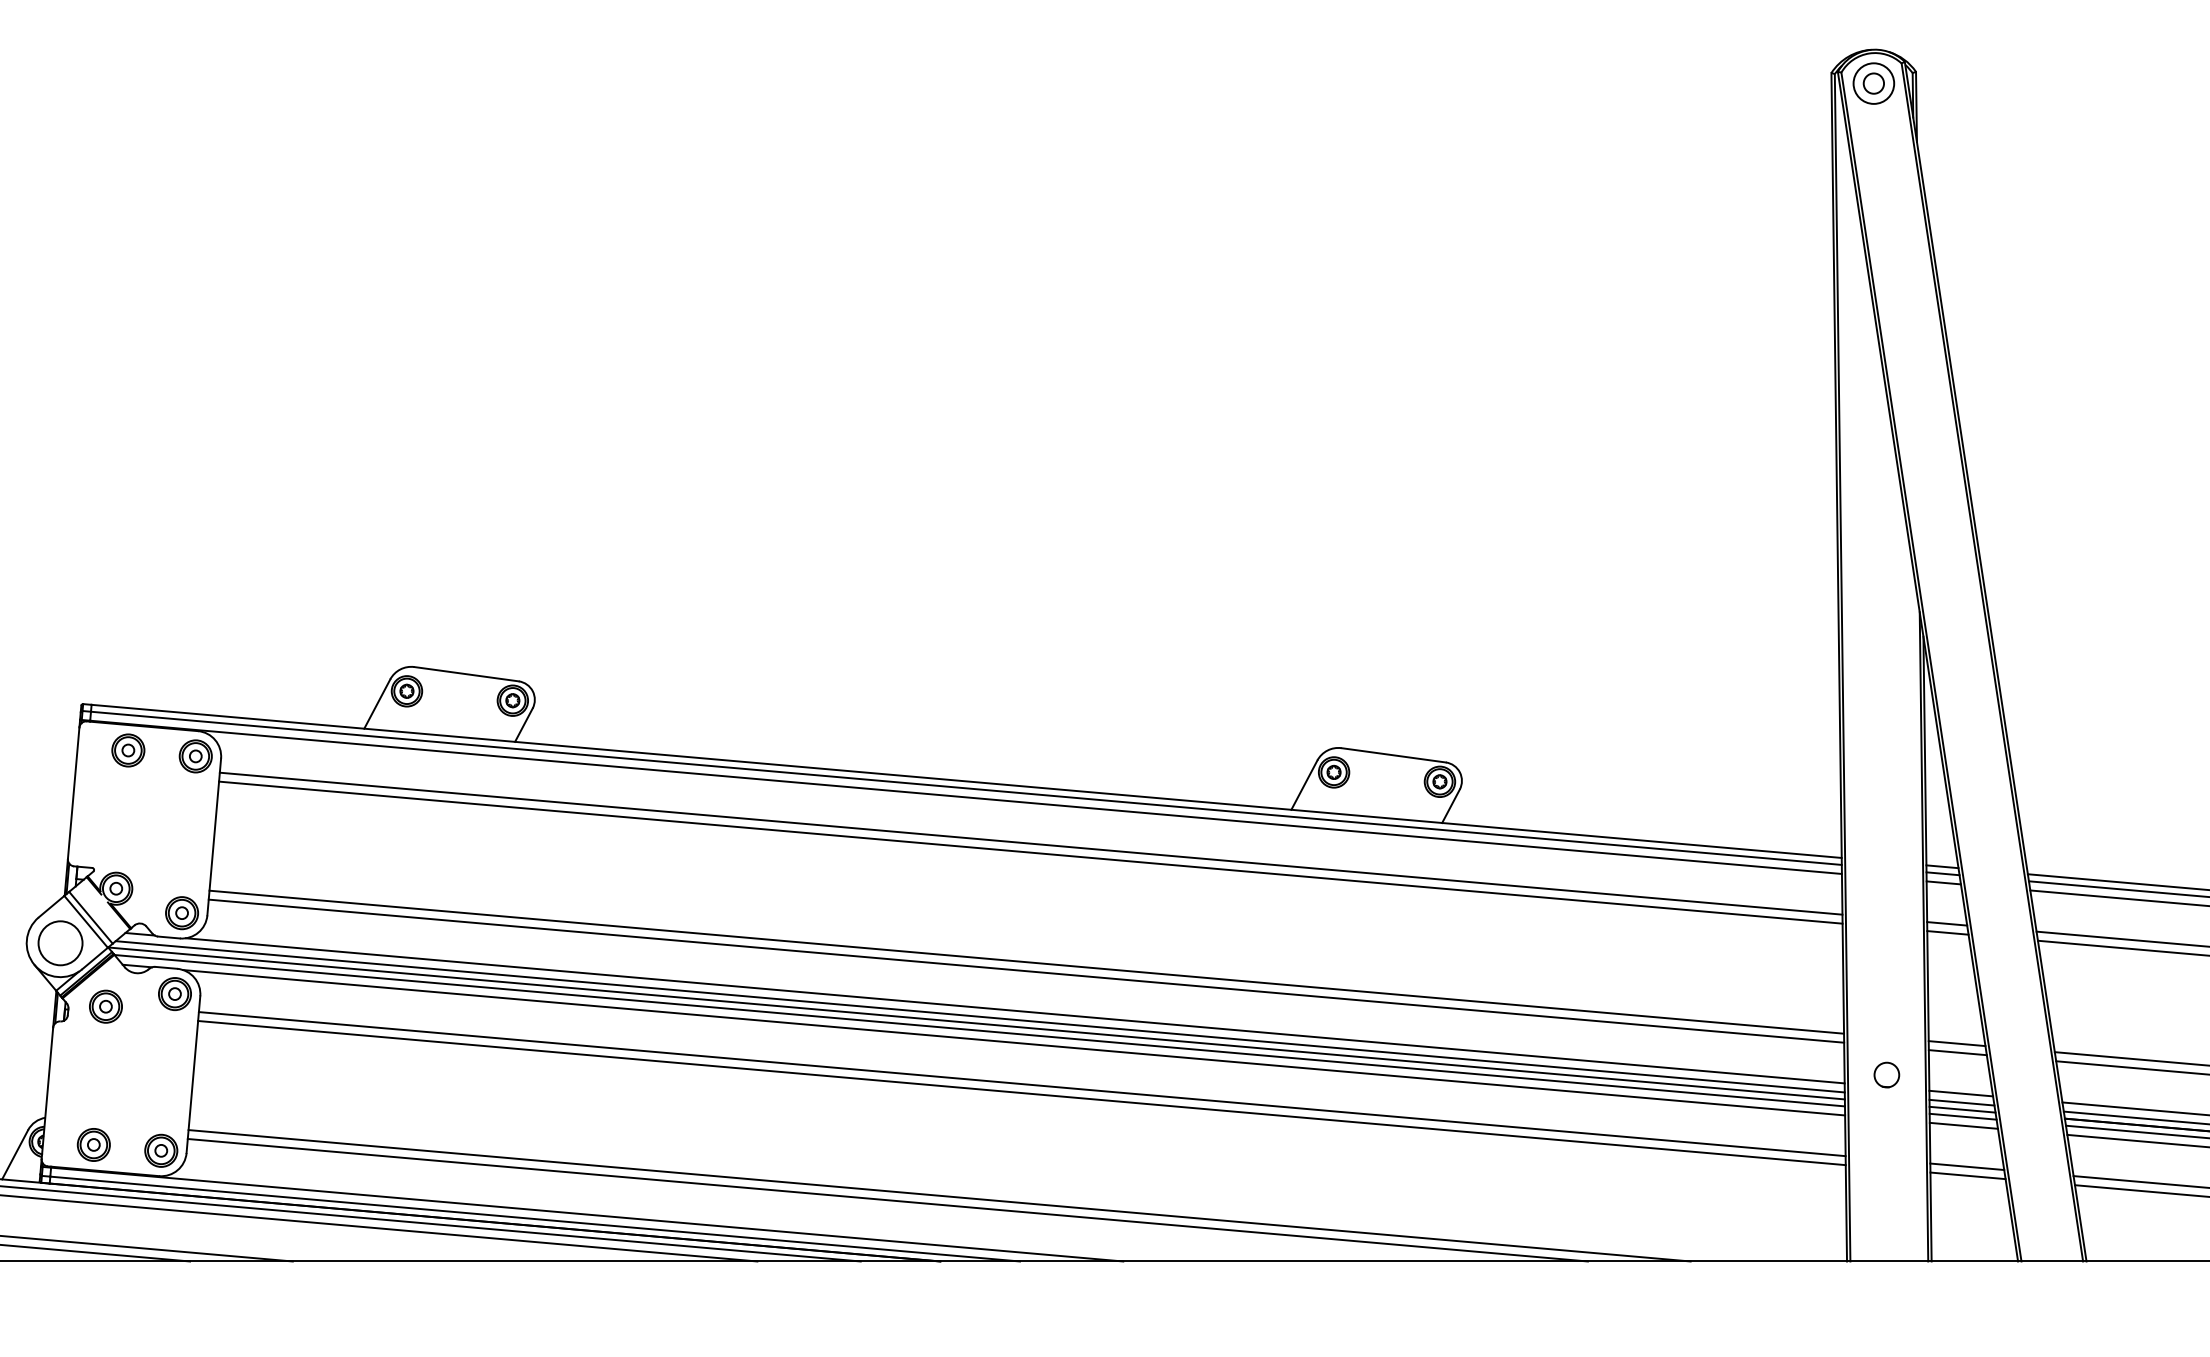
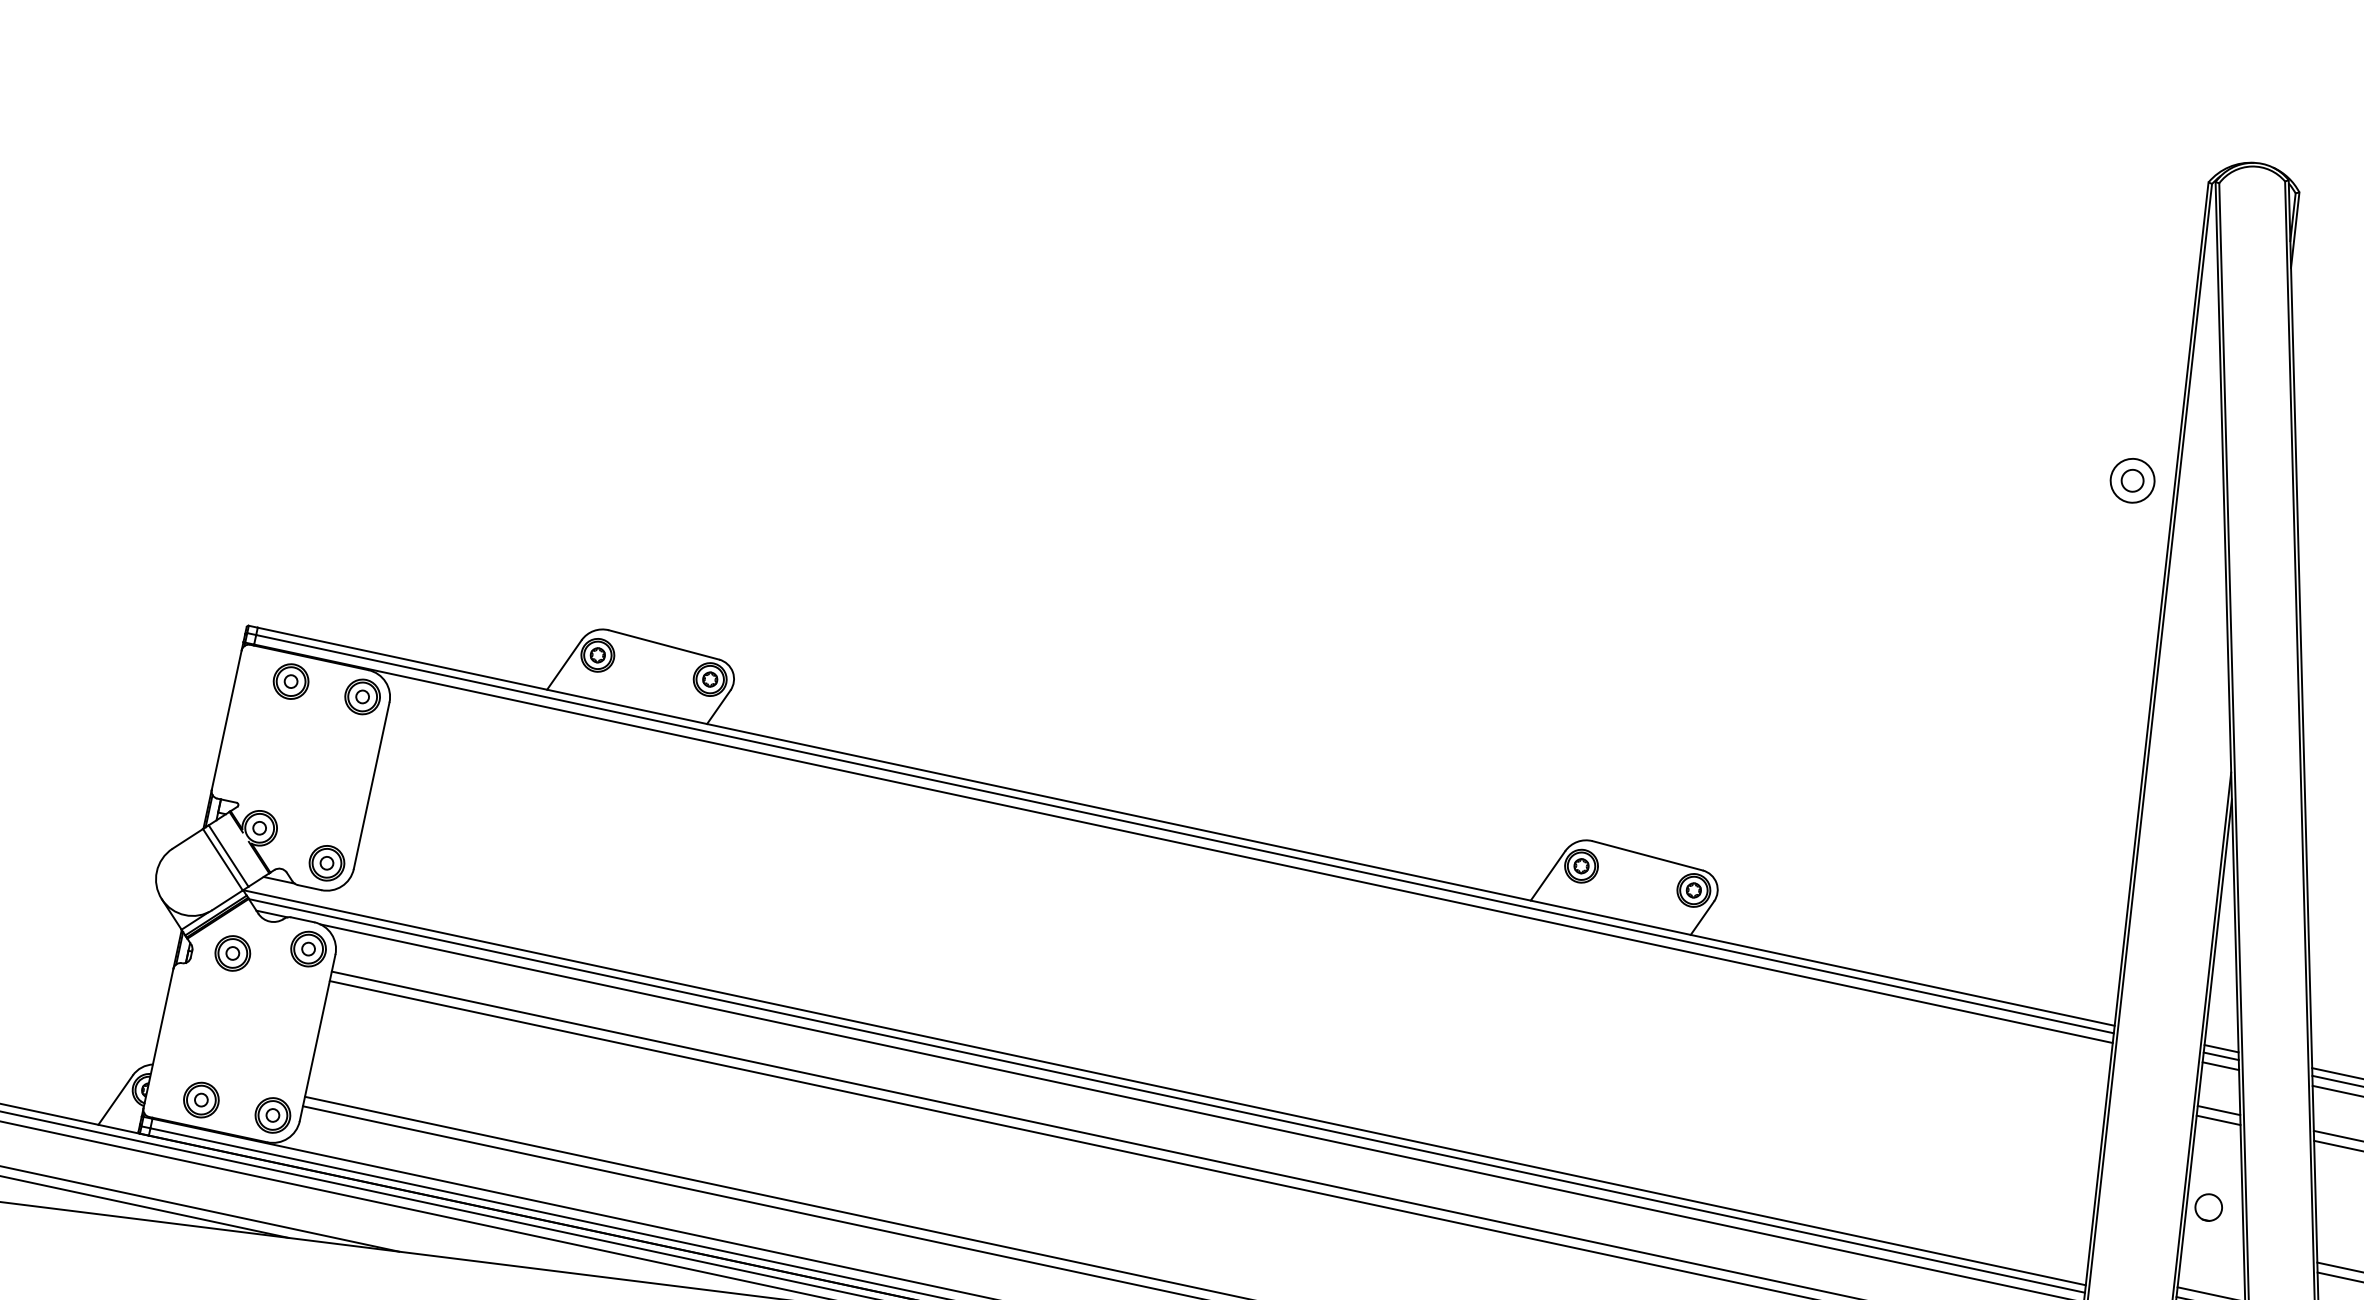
part: (1873, 83) -> (2132, 480), moved
line: (1030, 843) -> (1246, 901), removed
line: (1030, 852) -> (1245, 911), removed
circle: (60, 943) -> (192, 879), removed
line: (1026, 961) -> (1226, 1027), removed
line: (1026, 970) -> (1225, 1037), removed
line: (1014, 1010) -> (1206, 1078), removed
line: (979, 1016) -> (1168, 1080), removed
line: (1956, 1043) -> (2213, 1240), removed
line: (1957, 1052) -> (2212, 1249), removed
part: (1886, 1074) -> (2208, 1206), moved

